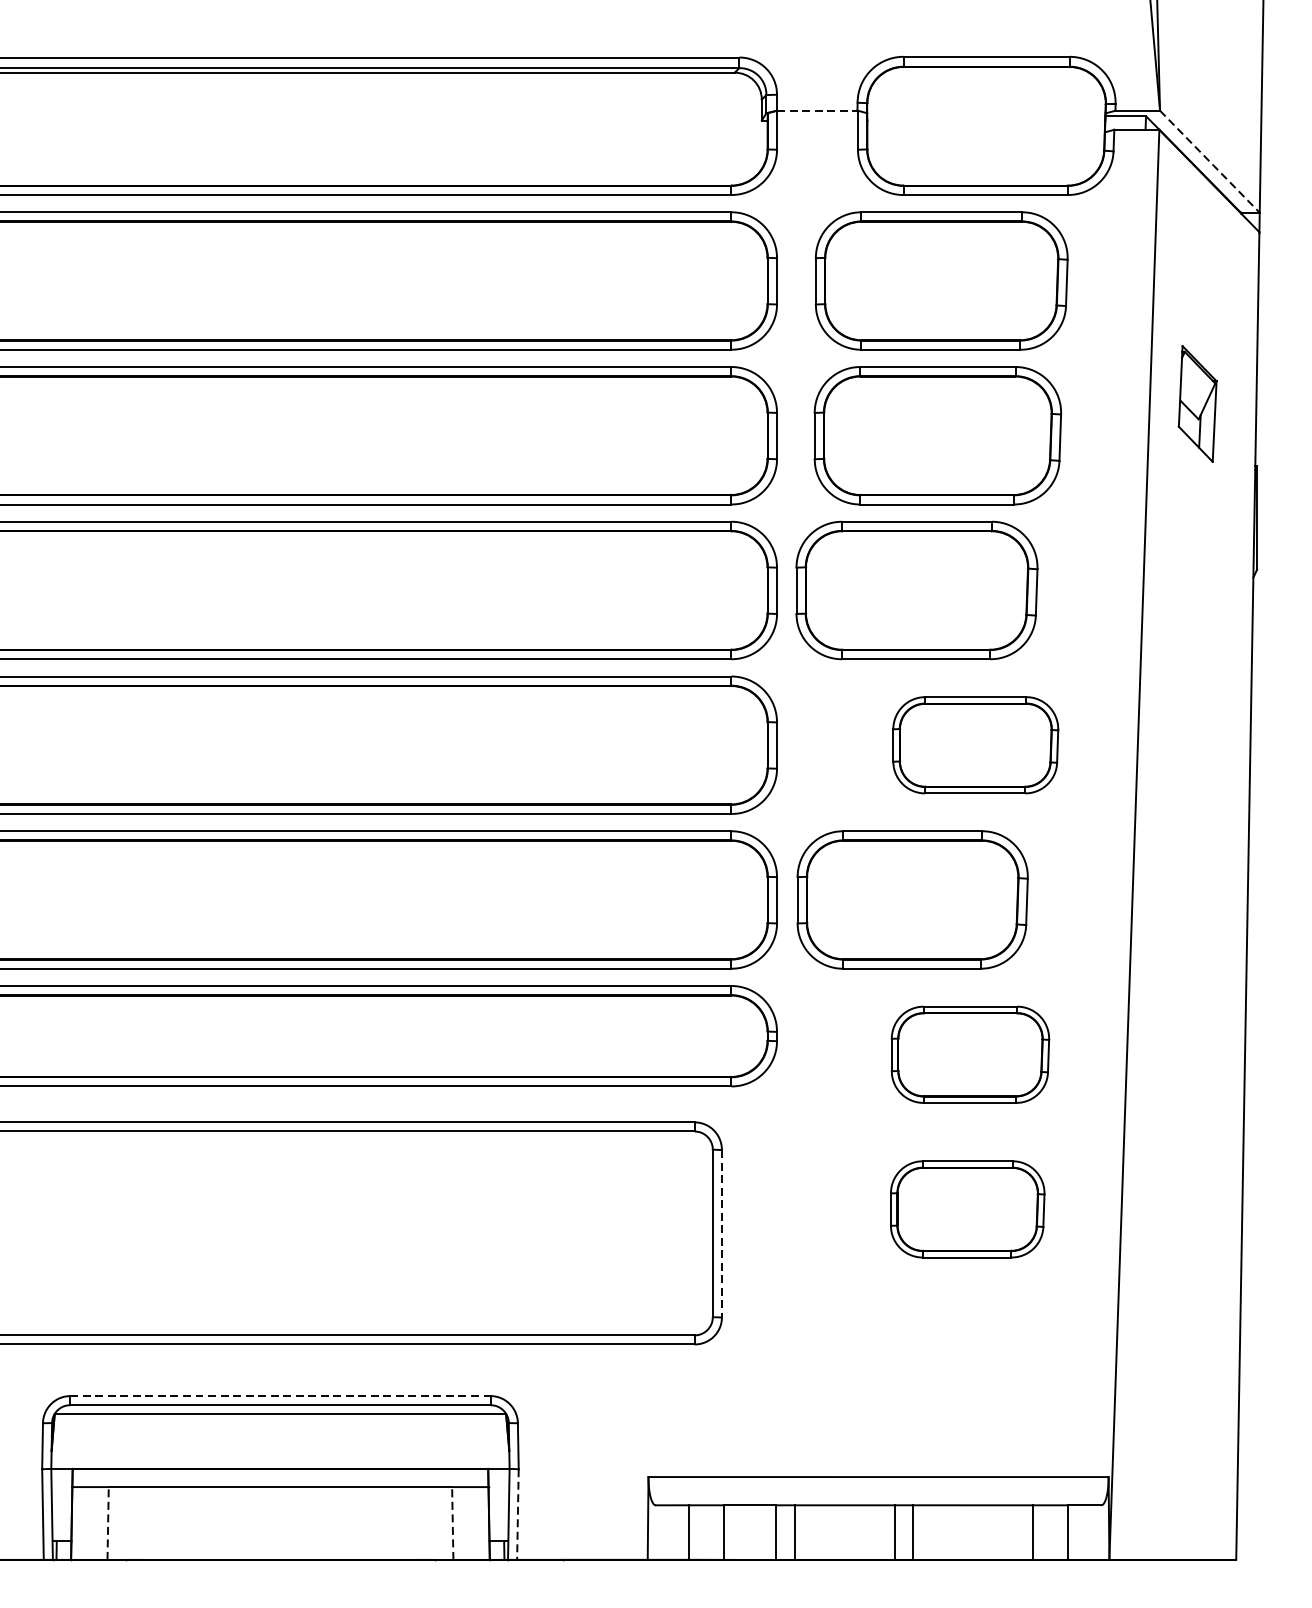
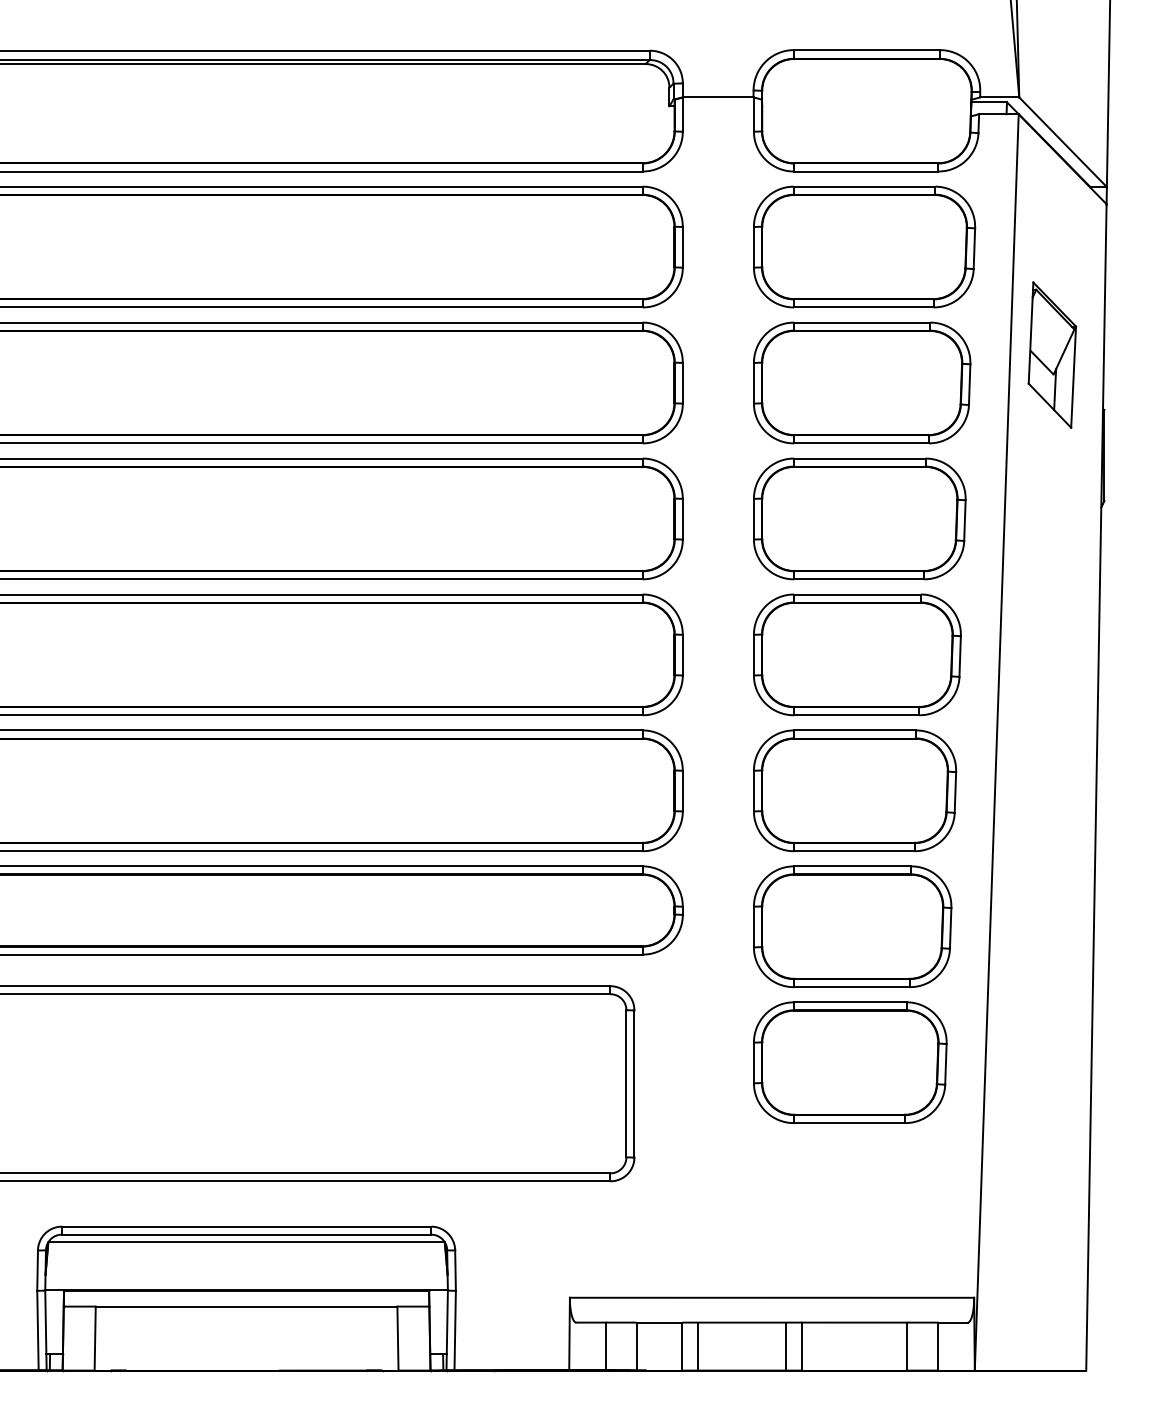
line: (817, 110) -> (718, 97), dashed -> solid
line: (1210, 161) -> (1063, 142), dashed -> solid
part: (941, 280) -> (864, 246), moved
part: (1197, 403) -> (1052, 354), size x1.43
part: (938, 435) -> (862, 382), moved
part: (916, 589) -> (859, 518), moved
part: (975, 744) -> (857, 654), size x1.43
part: (913, 899) -> (855, 790), moved
part: (970, 1054) -> (852, 926), size x1.43
part: (967, 1209) -> (850, 1062), size x1.43
line: (722, 1234) -> (634, 1084), dashed -> solid
line: (280, 1395) -> (246, 1226), dashed -> solid
line: (518, 1514) -> (455, 1330), dashed -> solid
line: (108, 1523) -> (95, 1338), dashed -> solid
line: (452, 1523) -> (397, 1338), dashed -> solid

